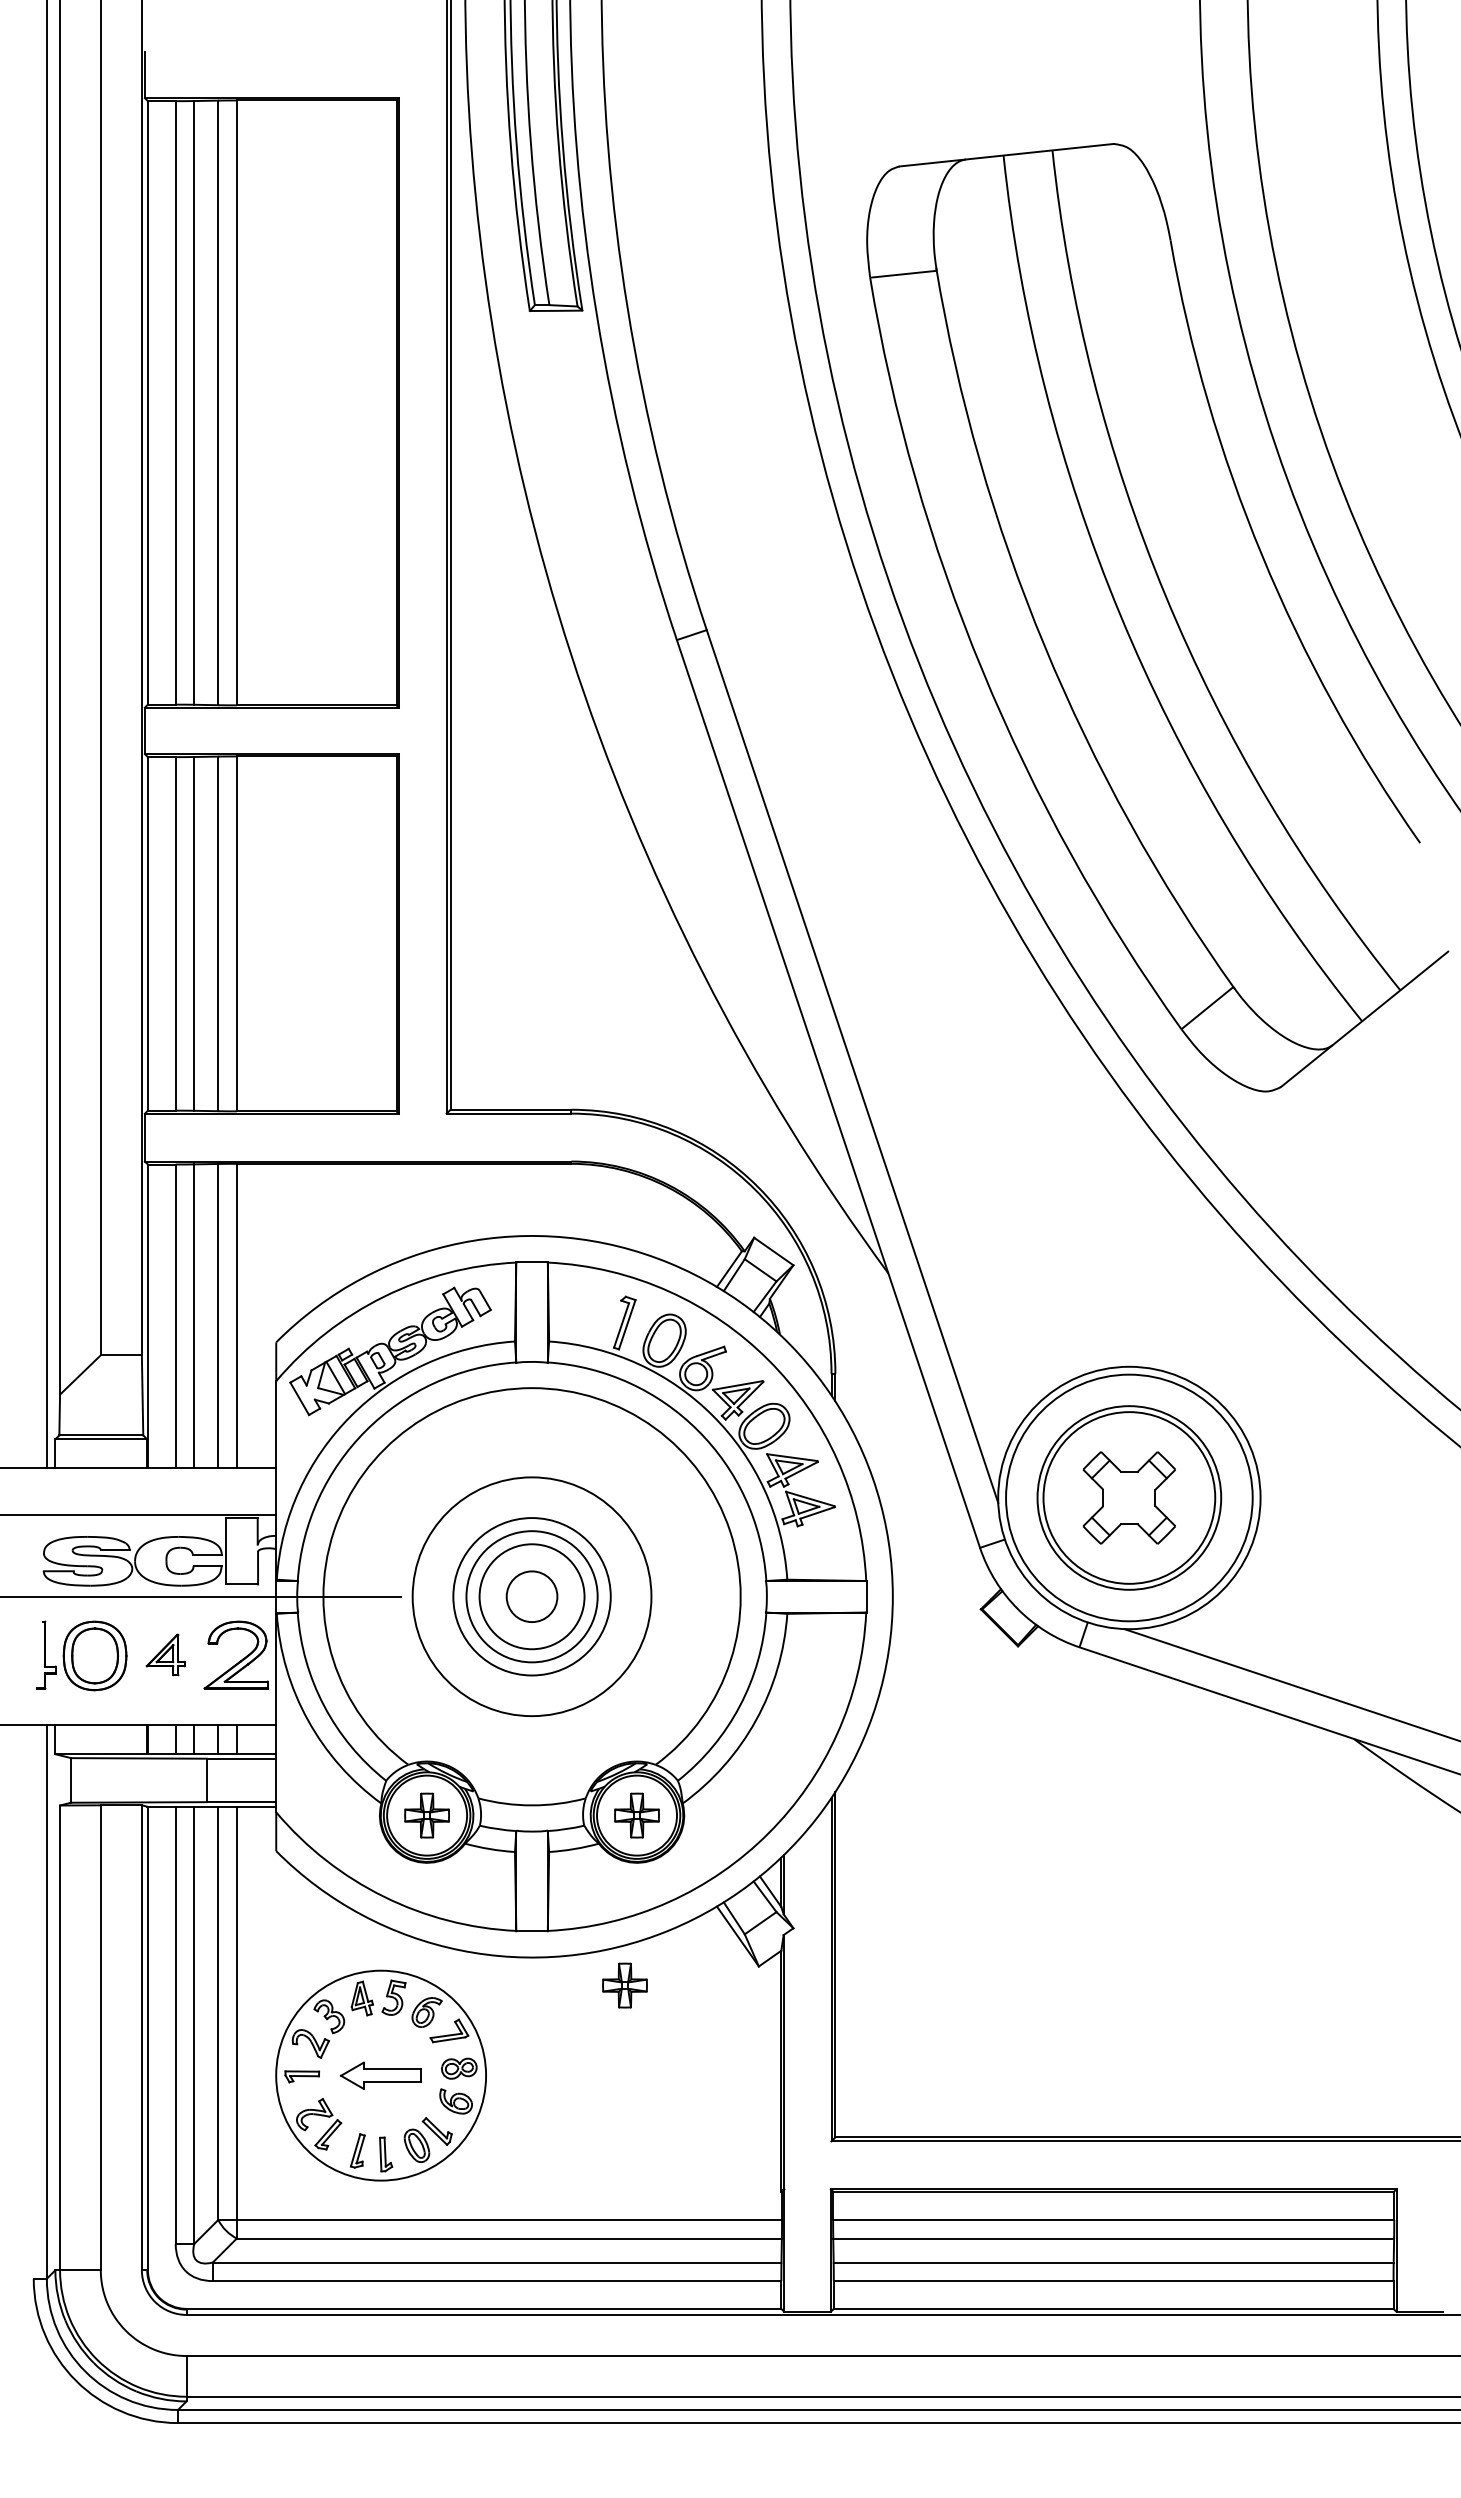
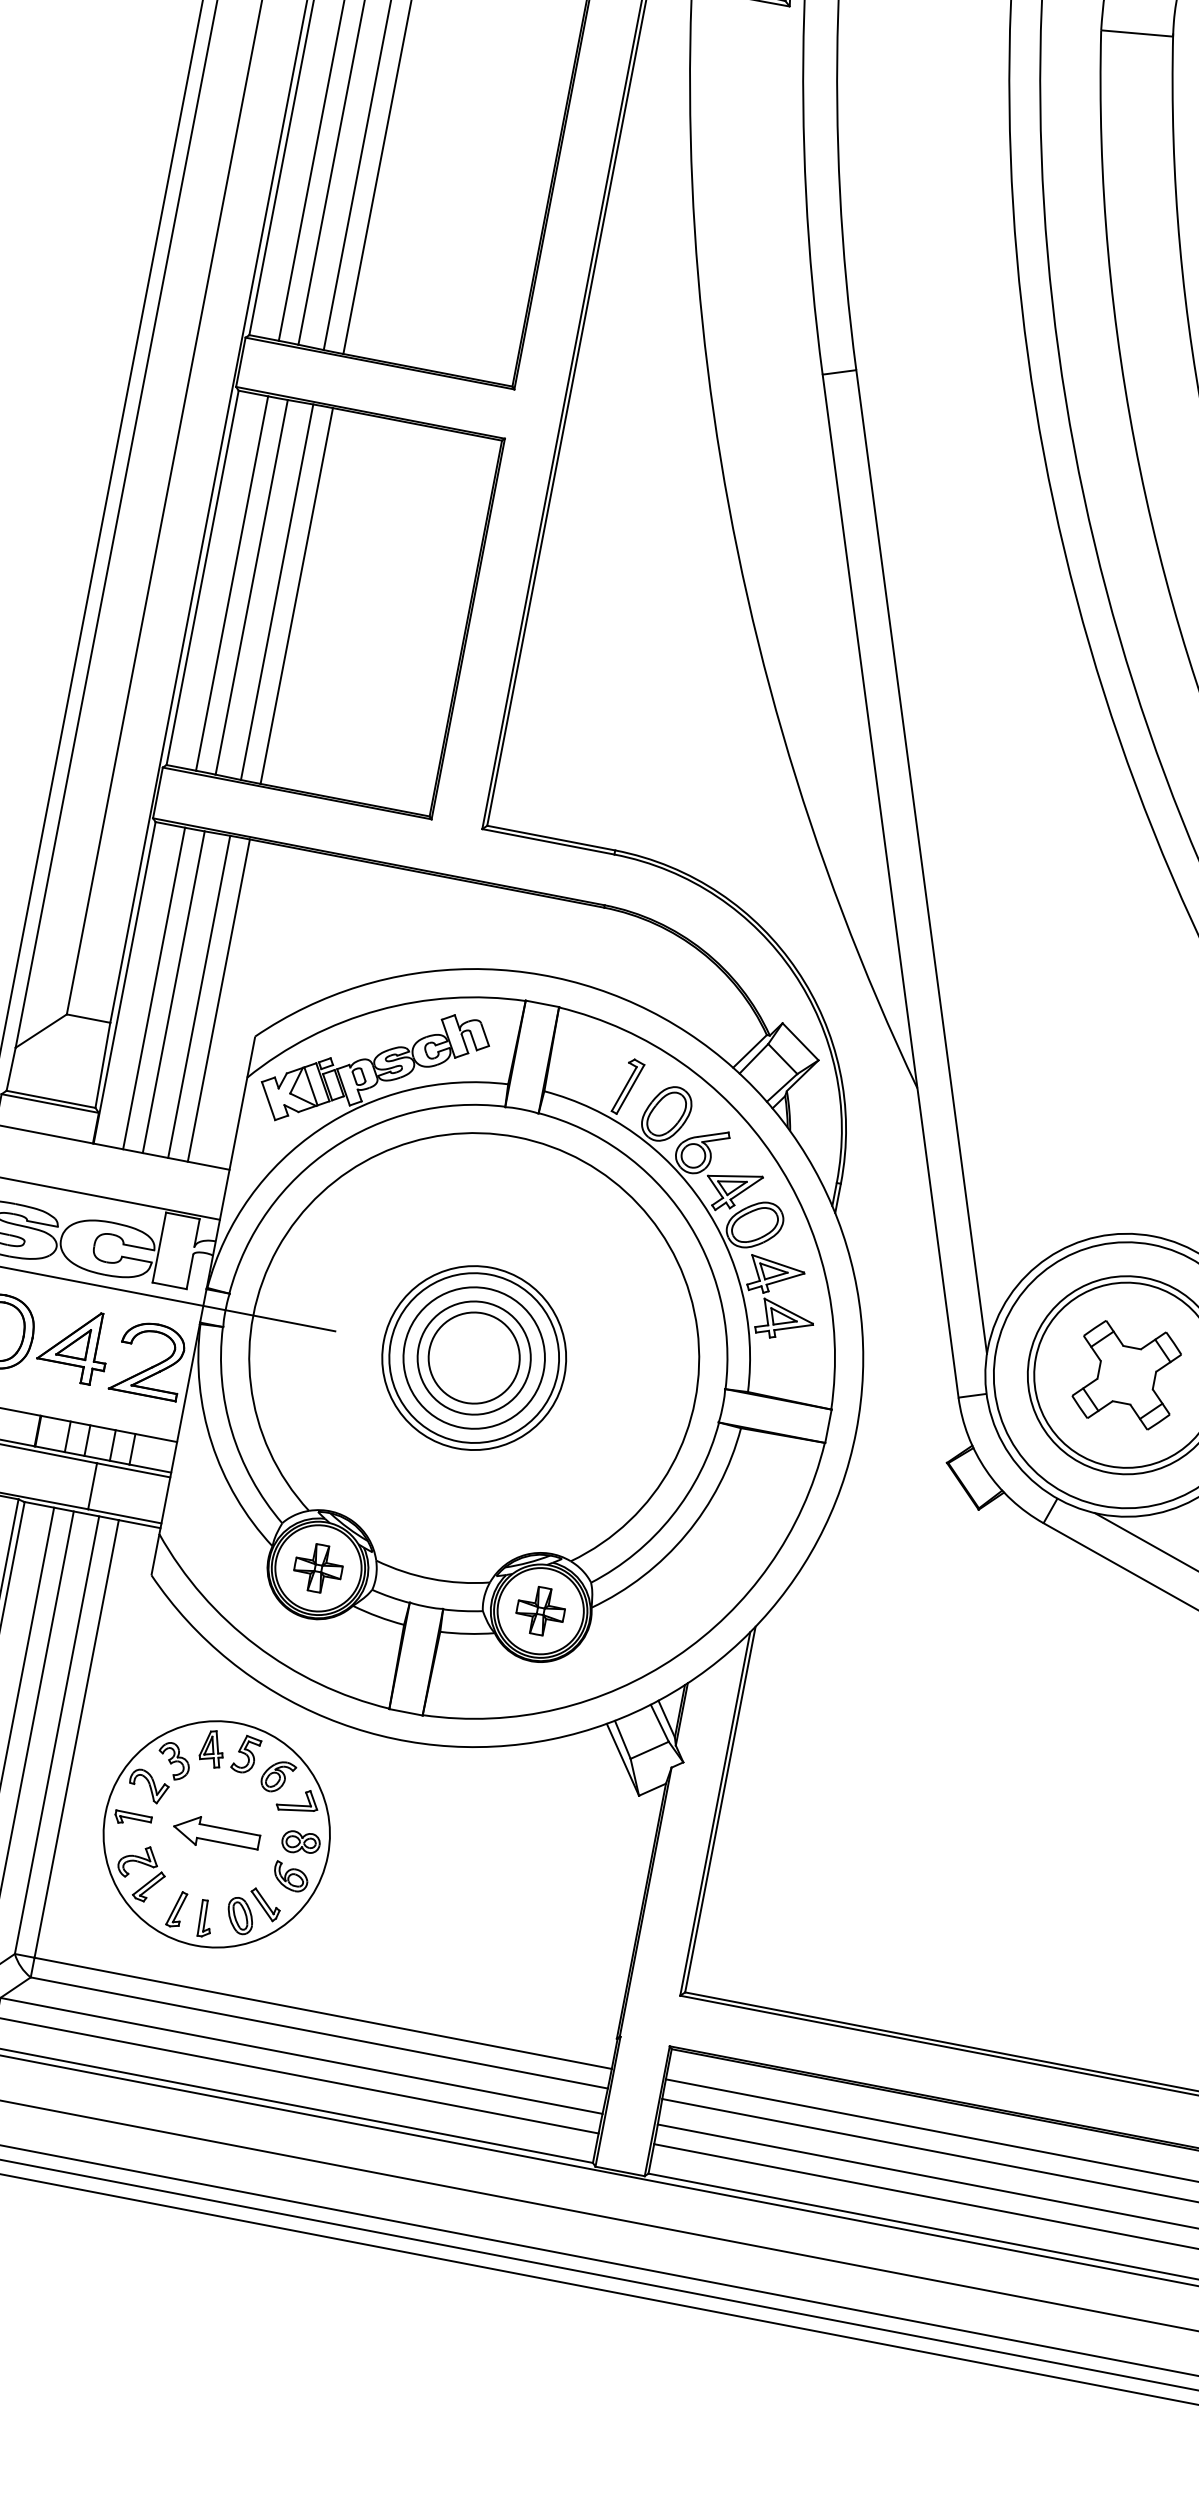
circle: (531, 1596) -> (473, 1357), size x0.71
circle: (531, 1596) -> (473, 1357), size x1.67
part: (165, 1654) -> (74, 1344), size x1.67
part: (624, 1985) -> (492, 1788), removed

